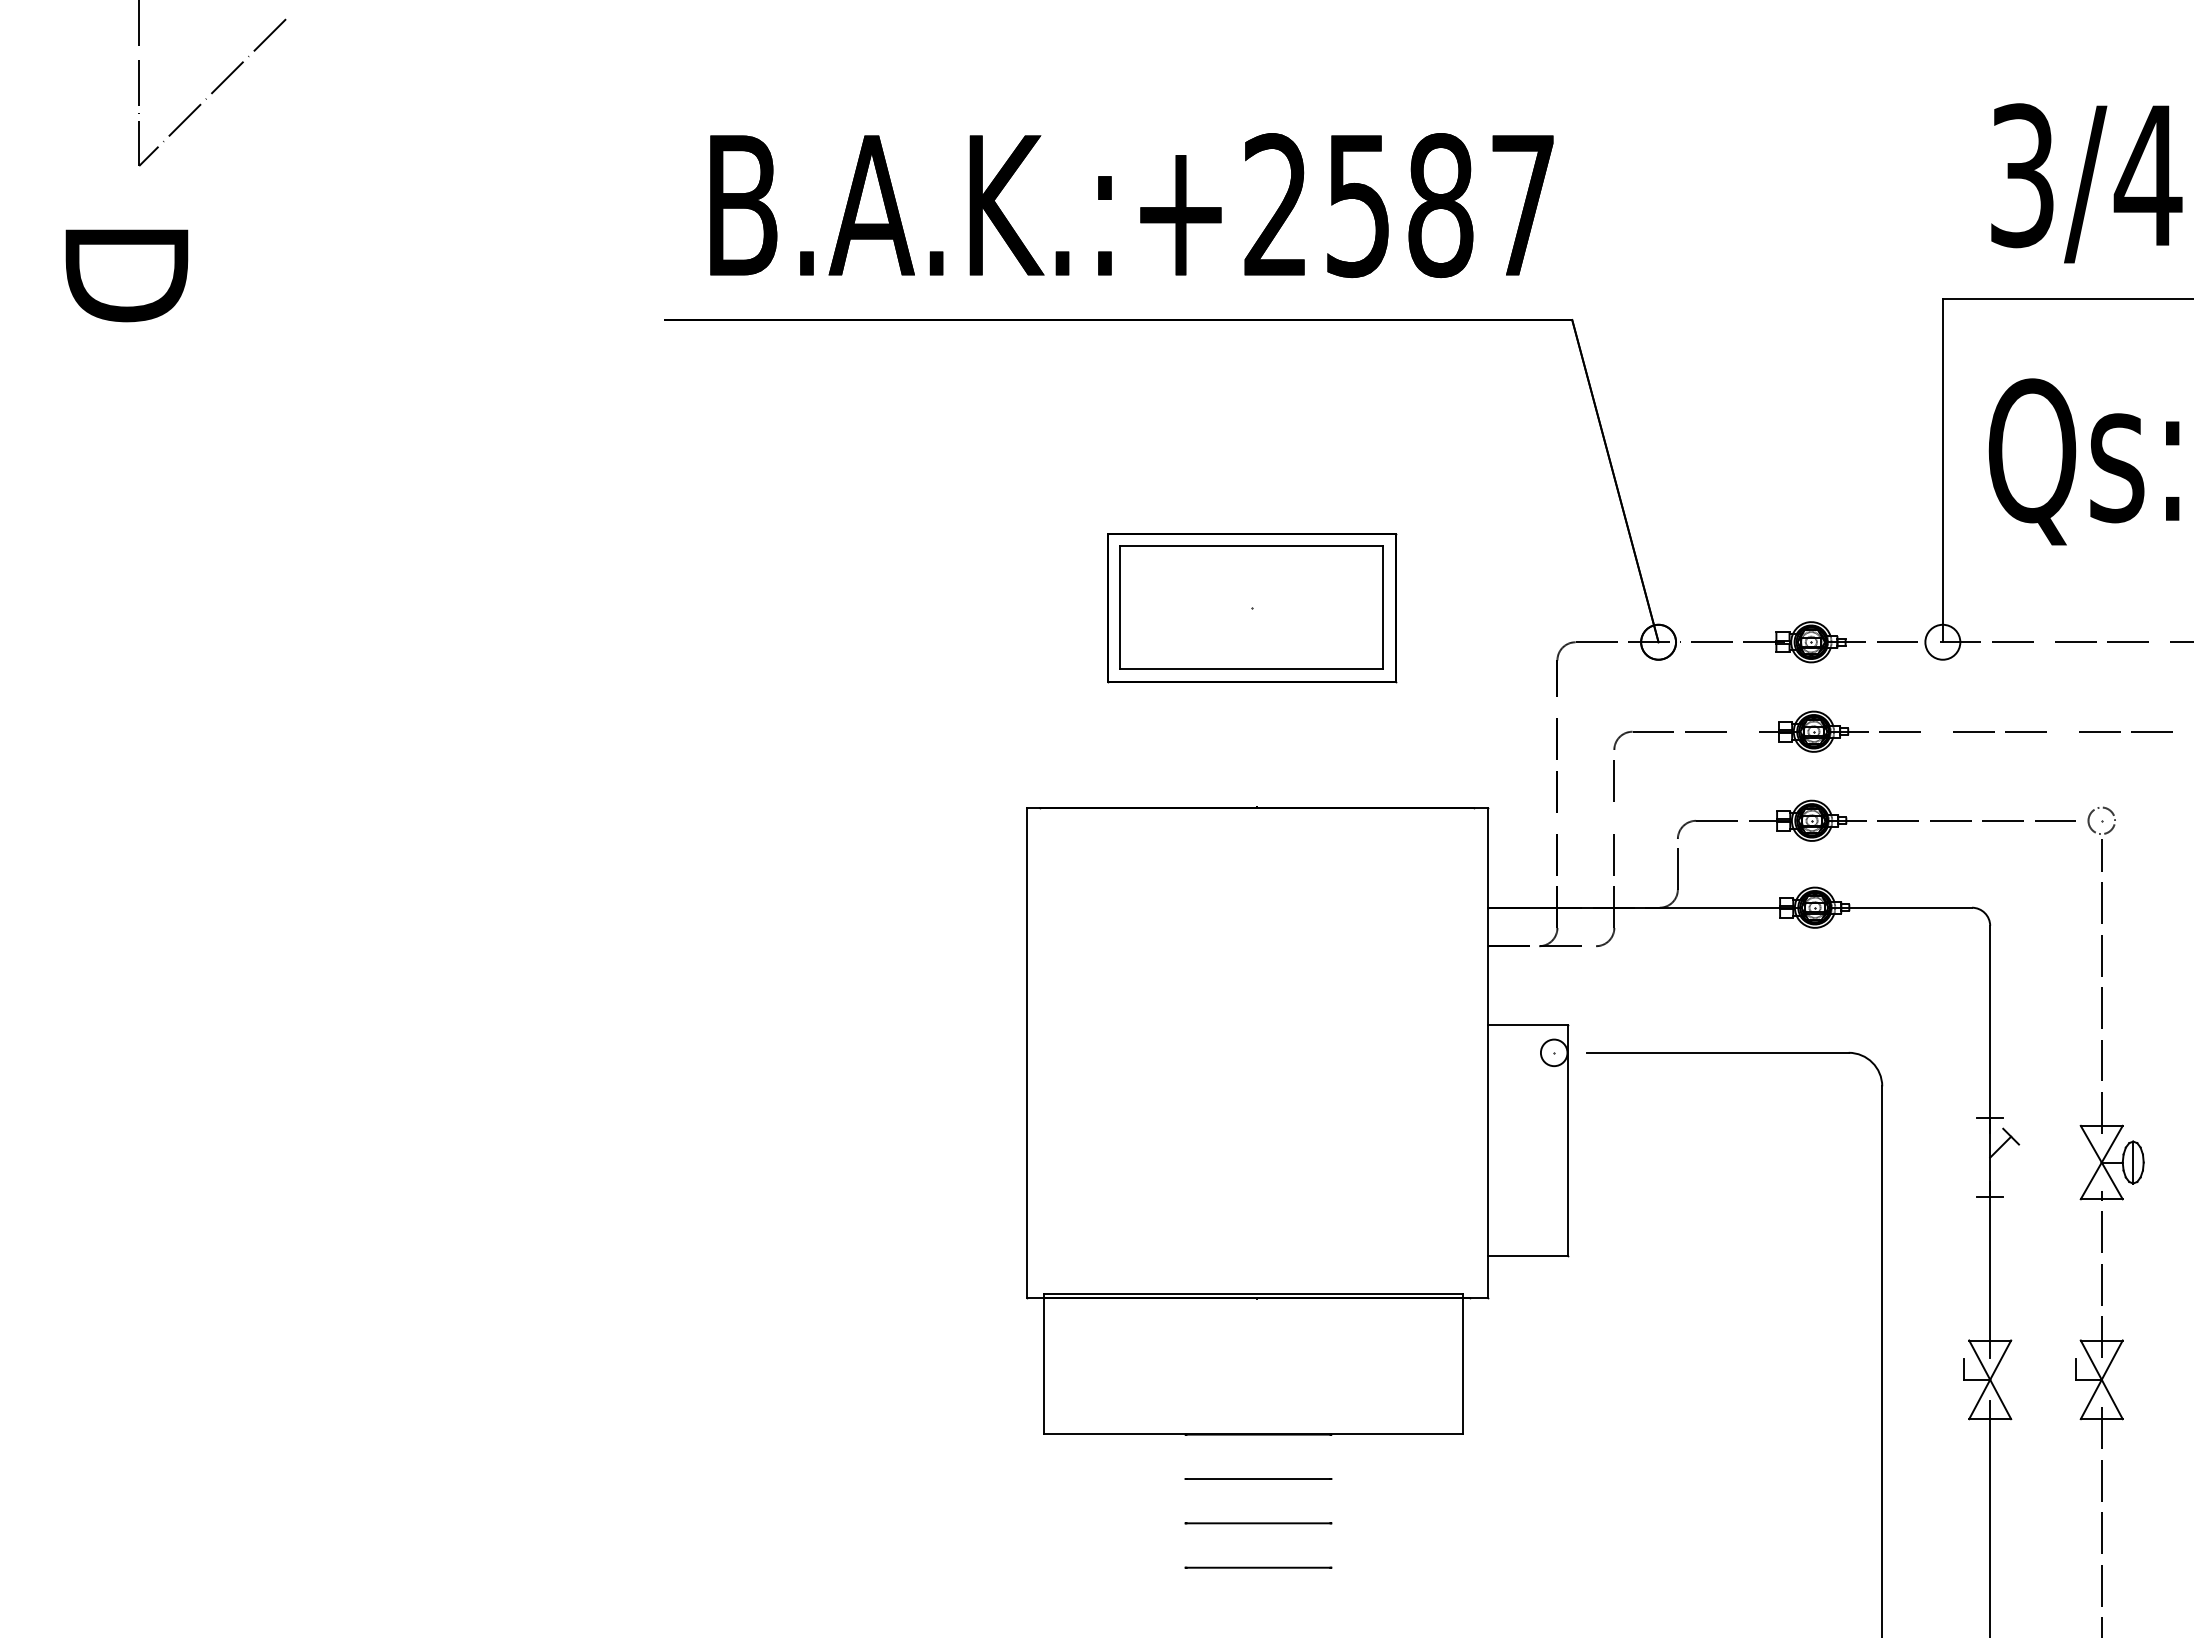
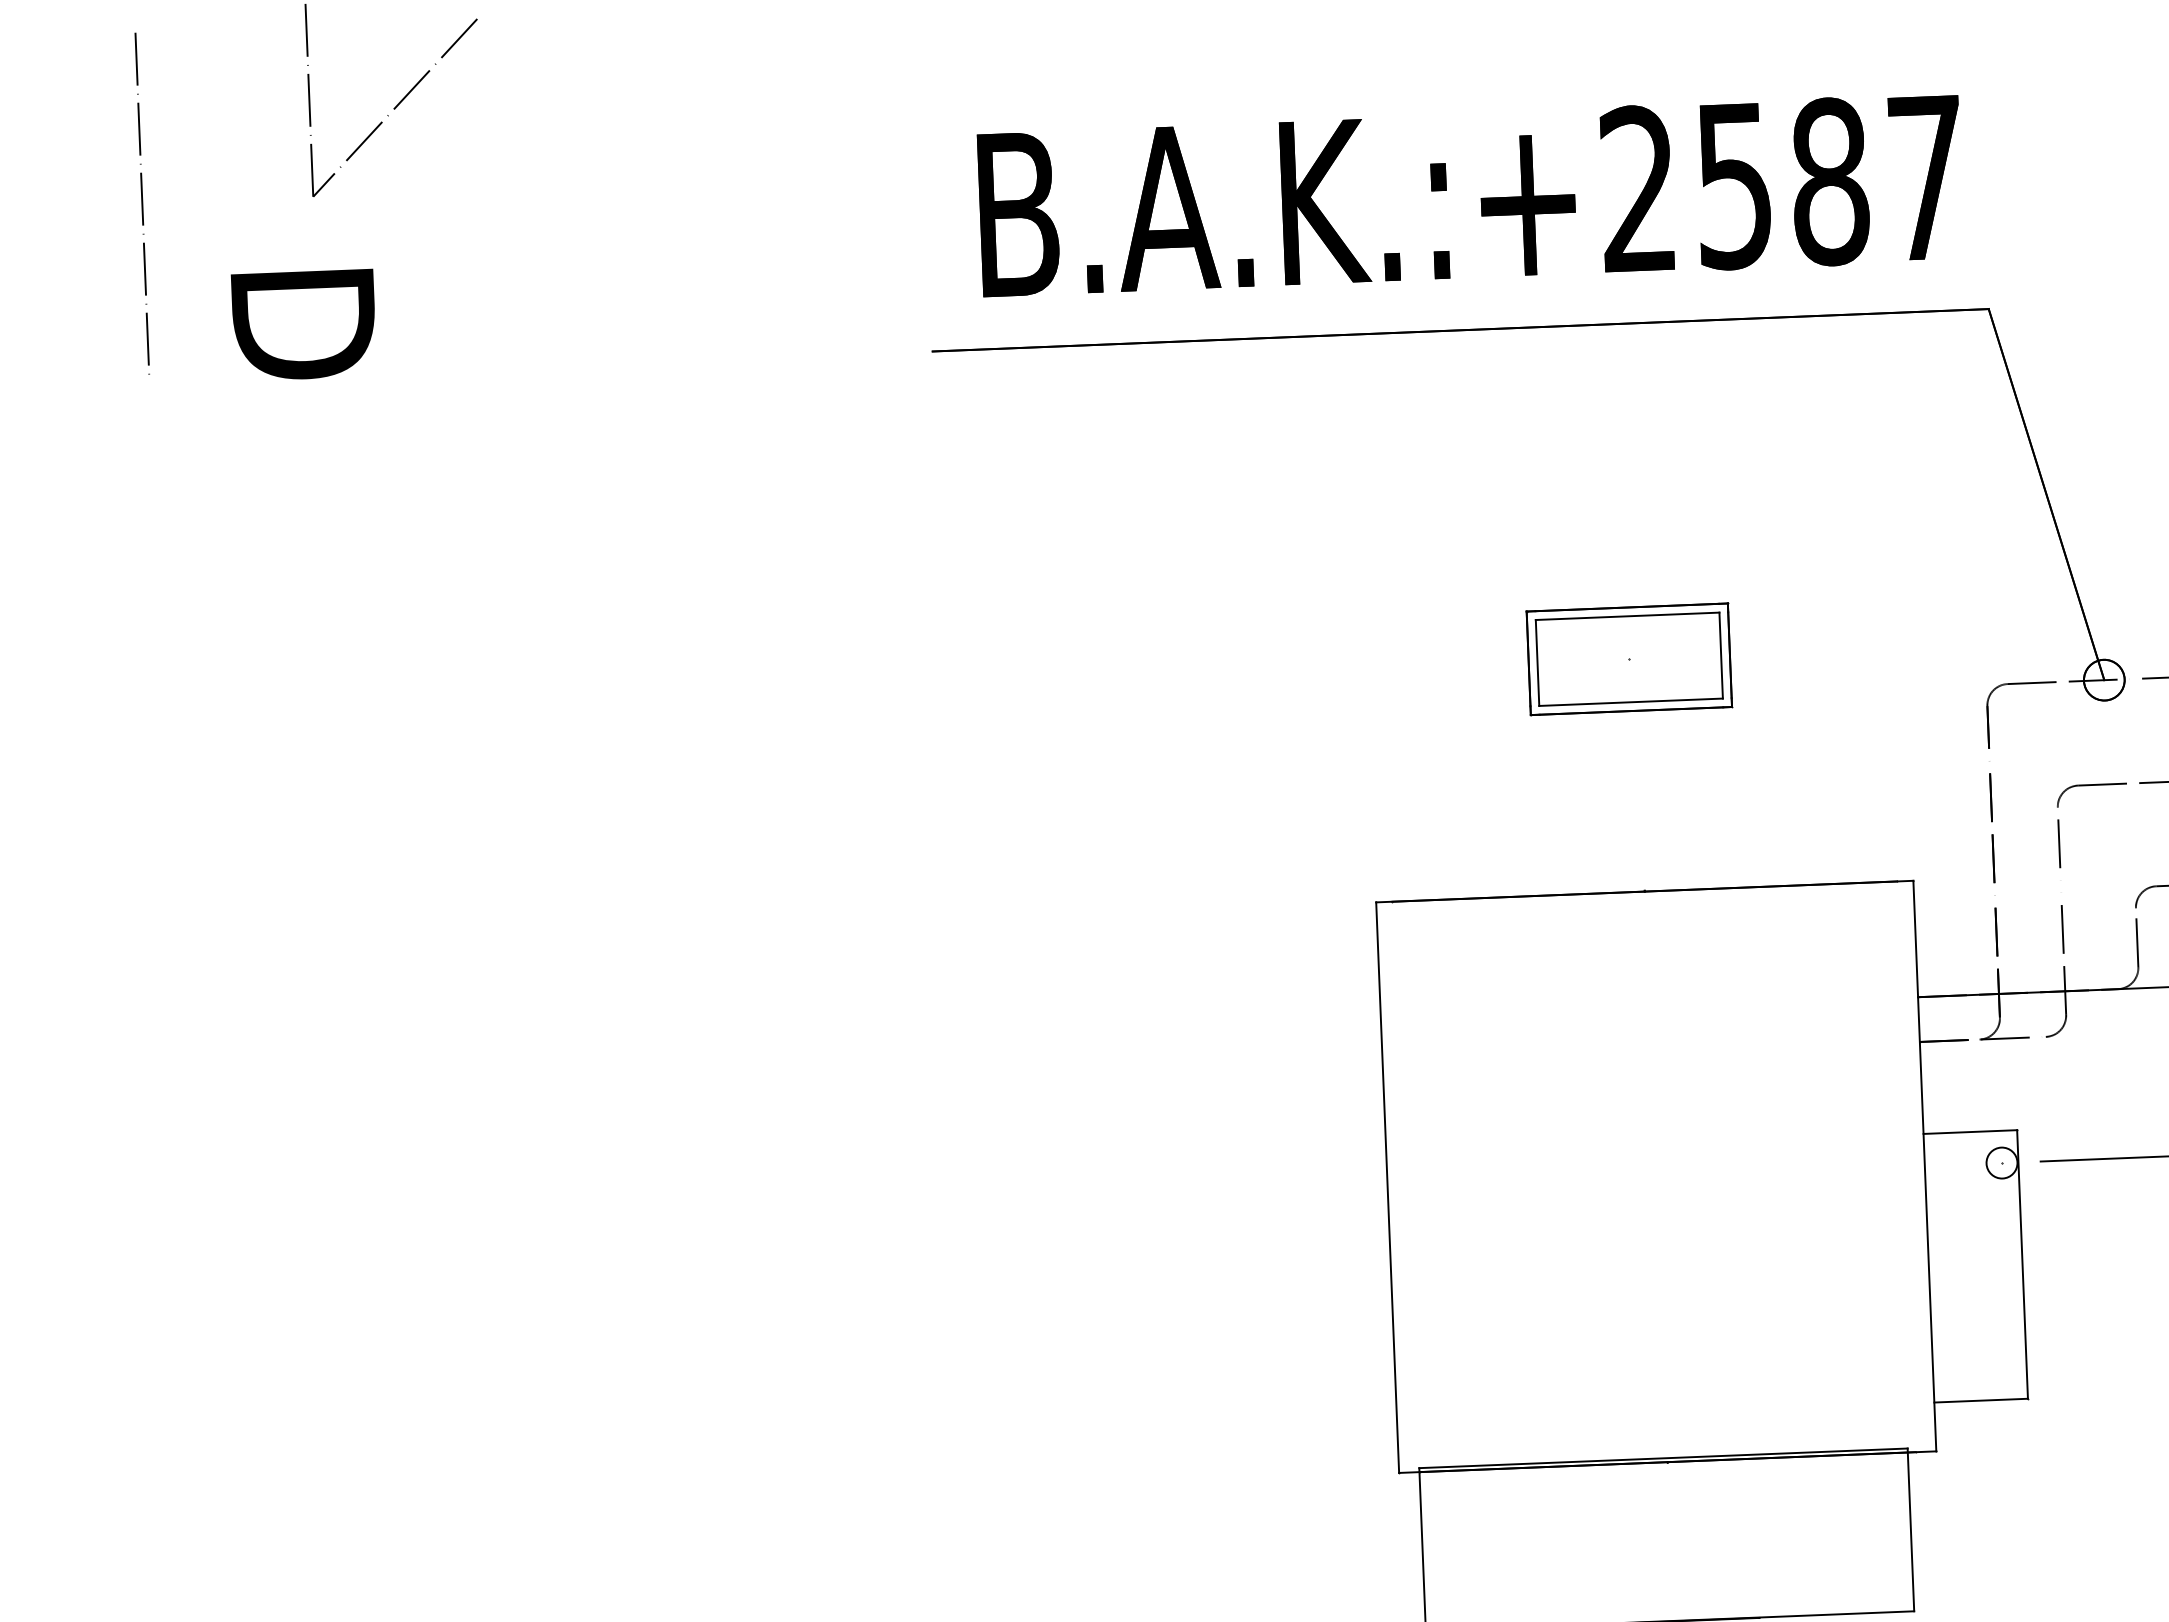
part: (1252, 608) -> (1629, 659), size x0.6

